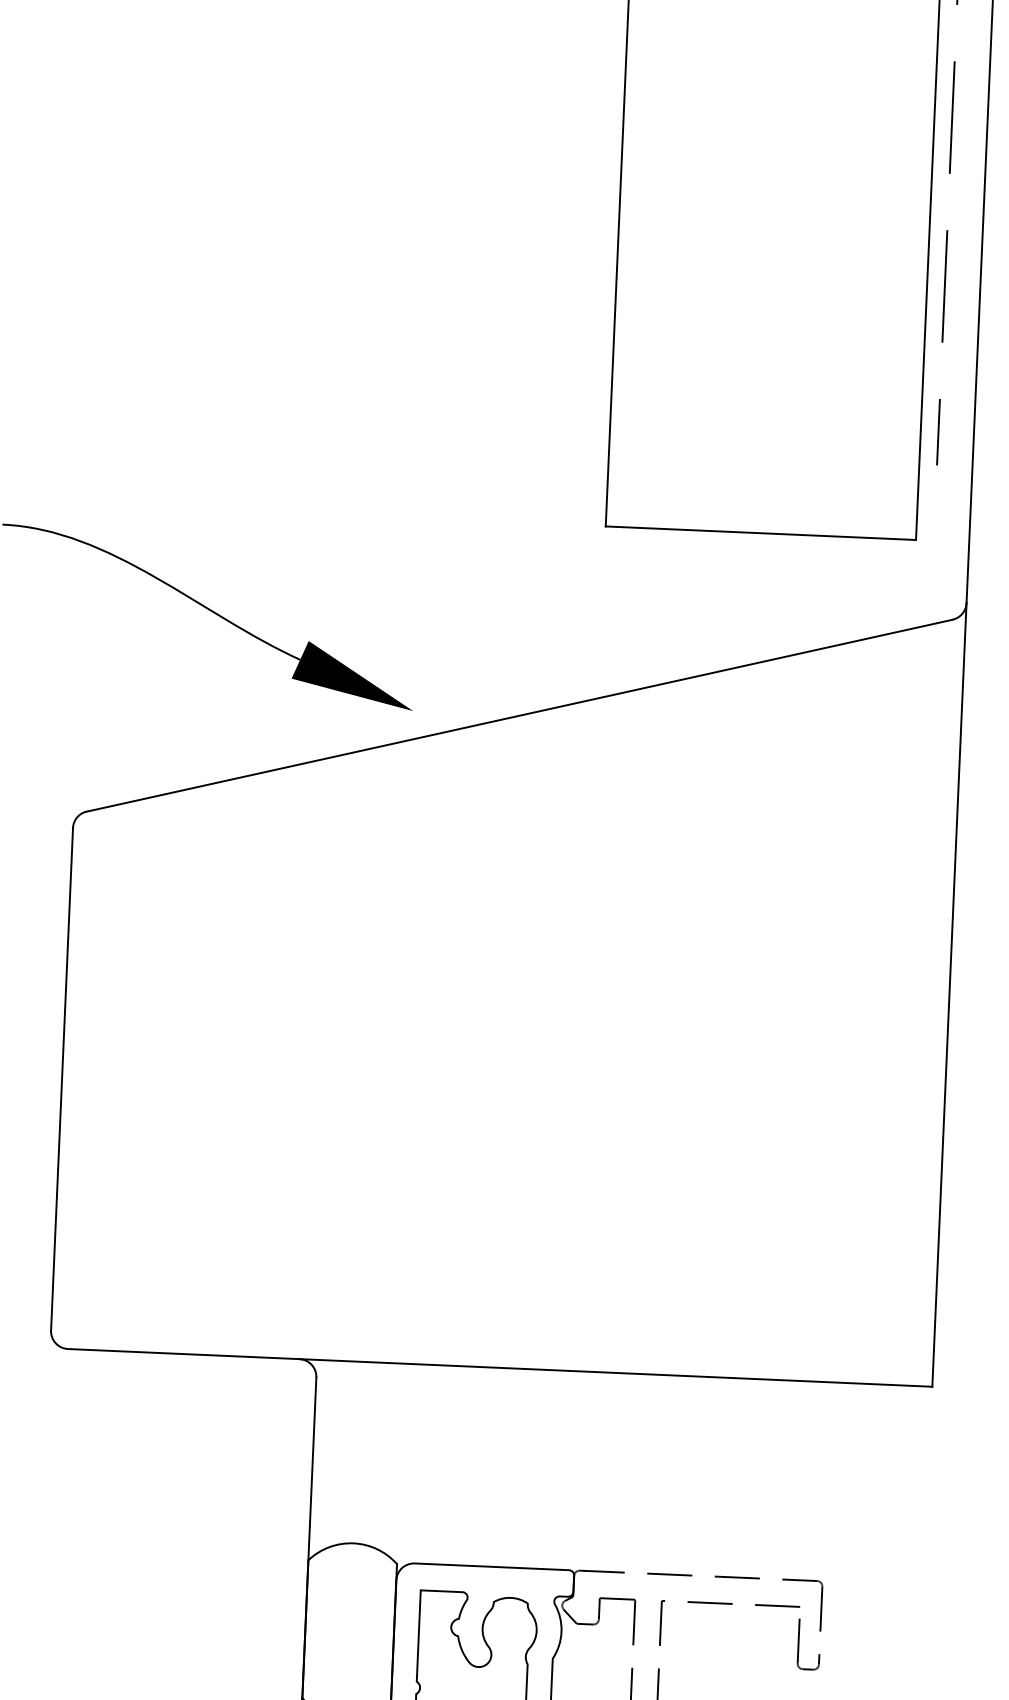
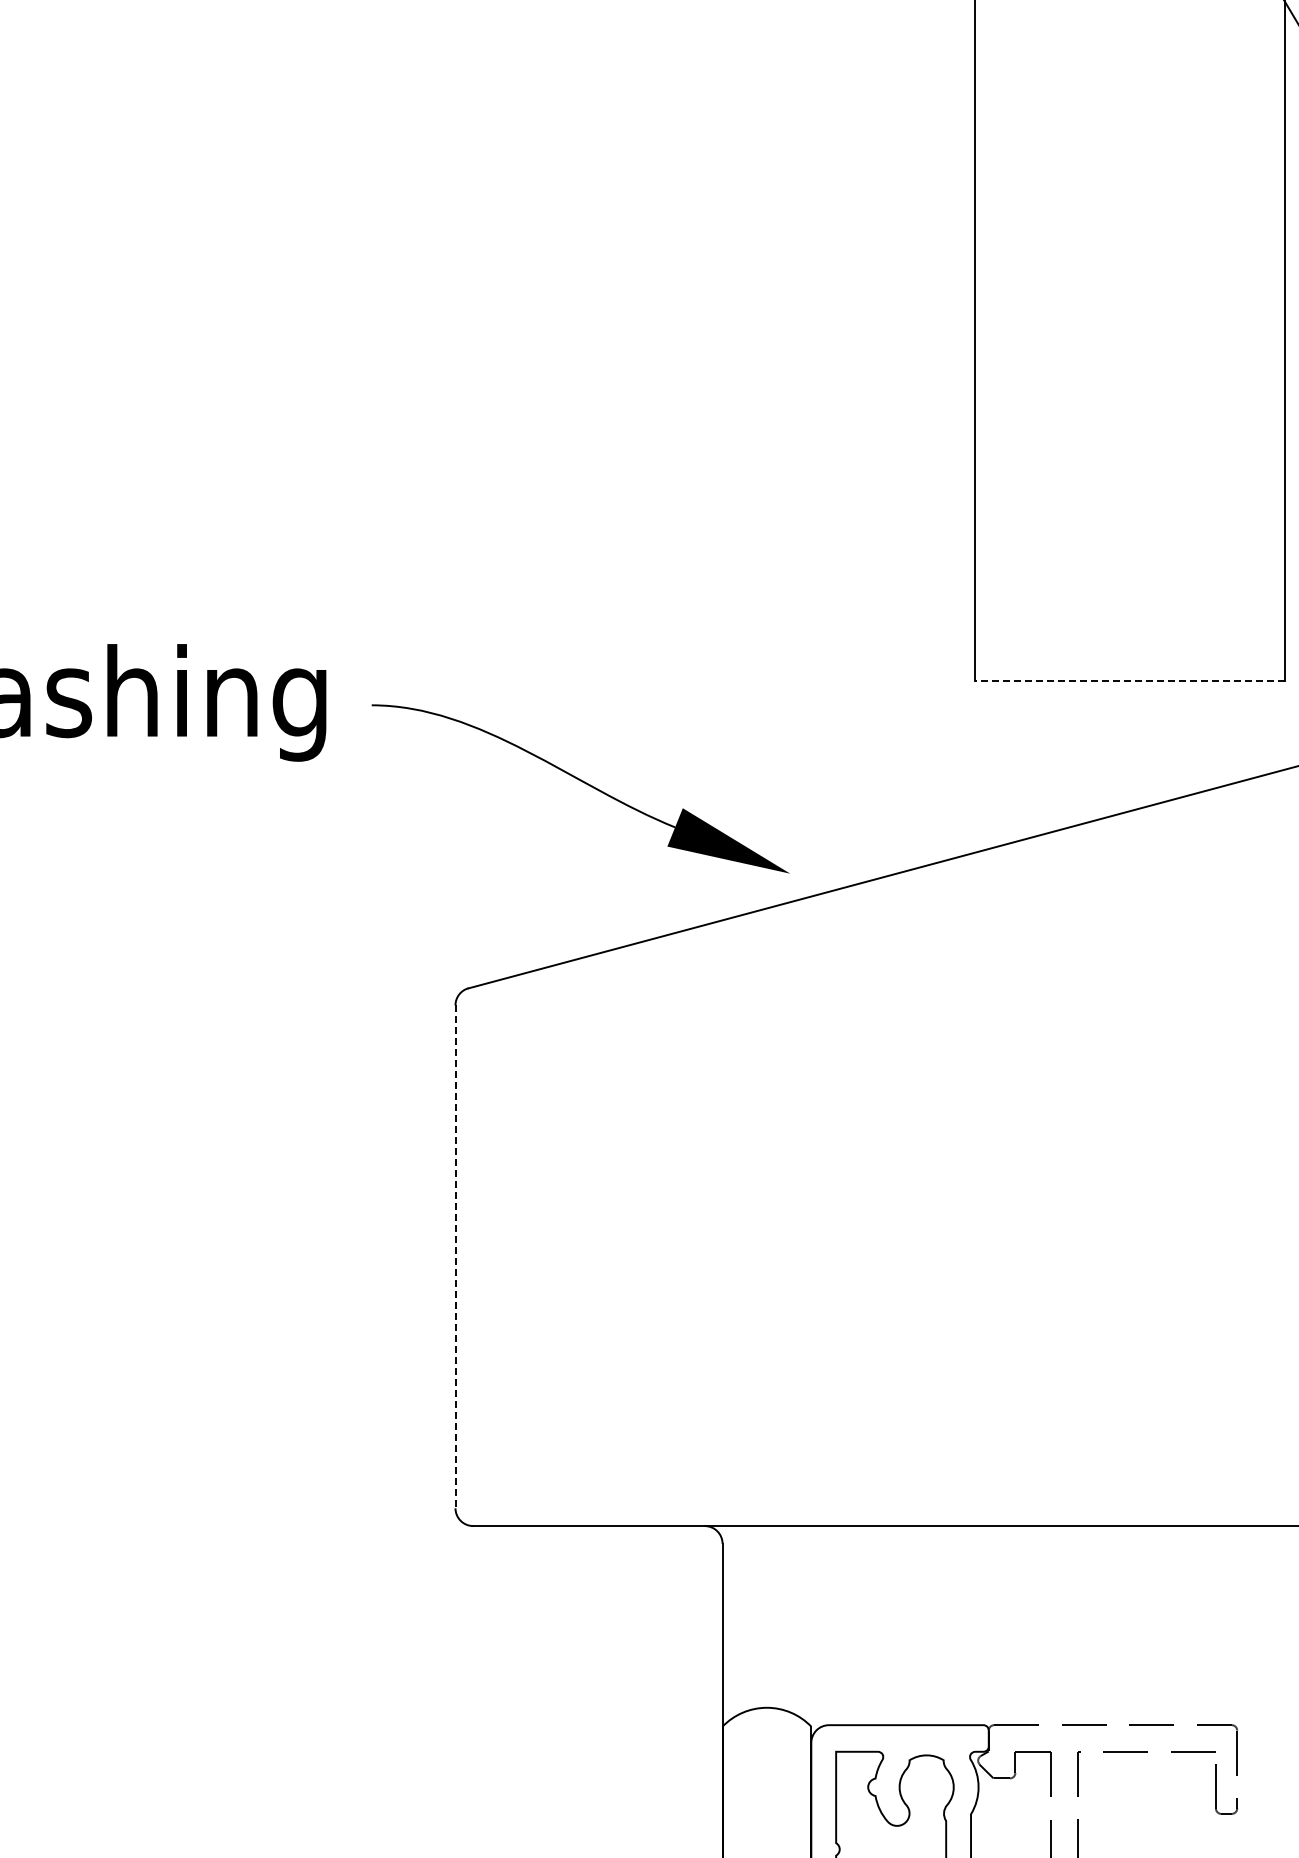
line: (760, 532) -> (1129, 680), solid -> dashed
line: (62, 1079) -> (455, 1257), solid -> dashed

